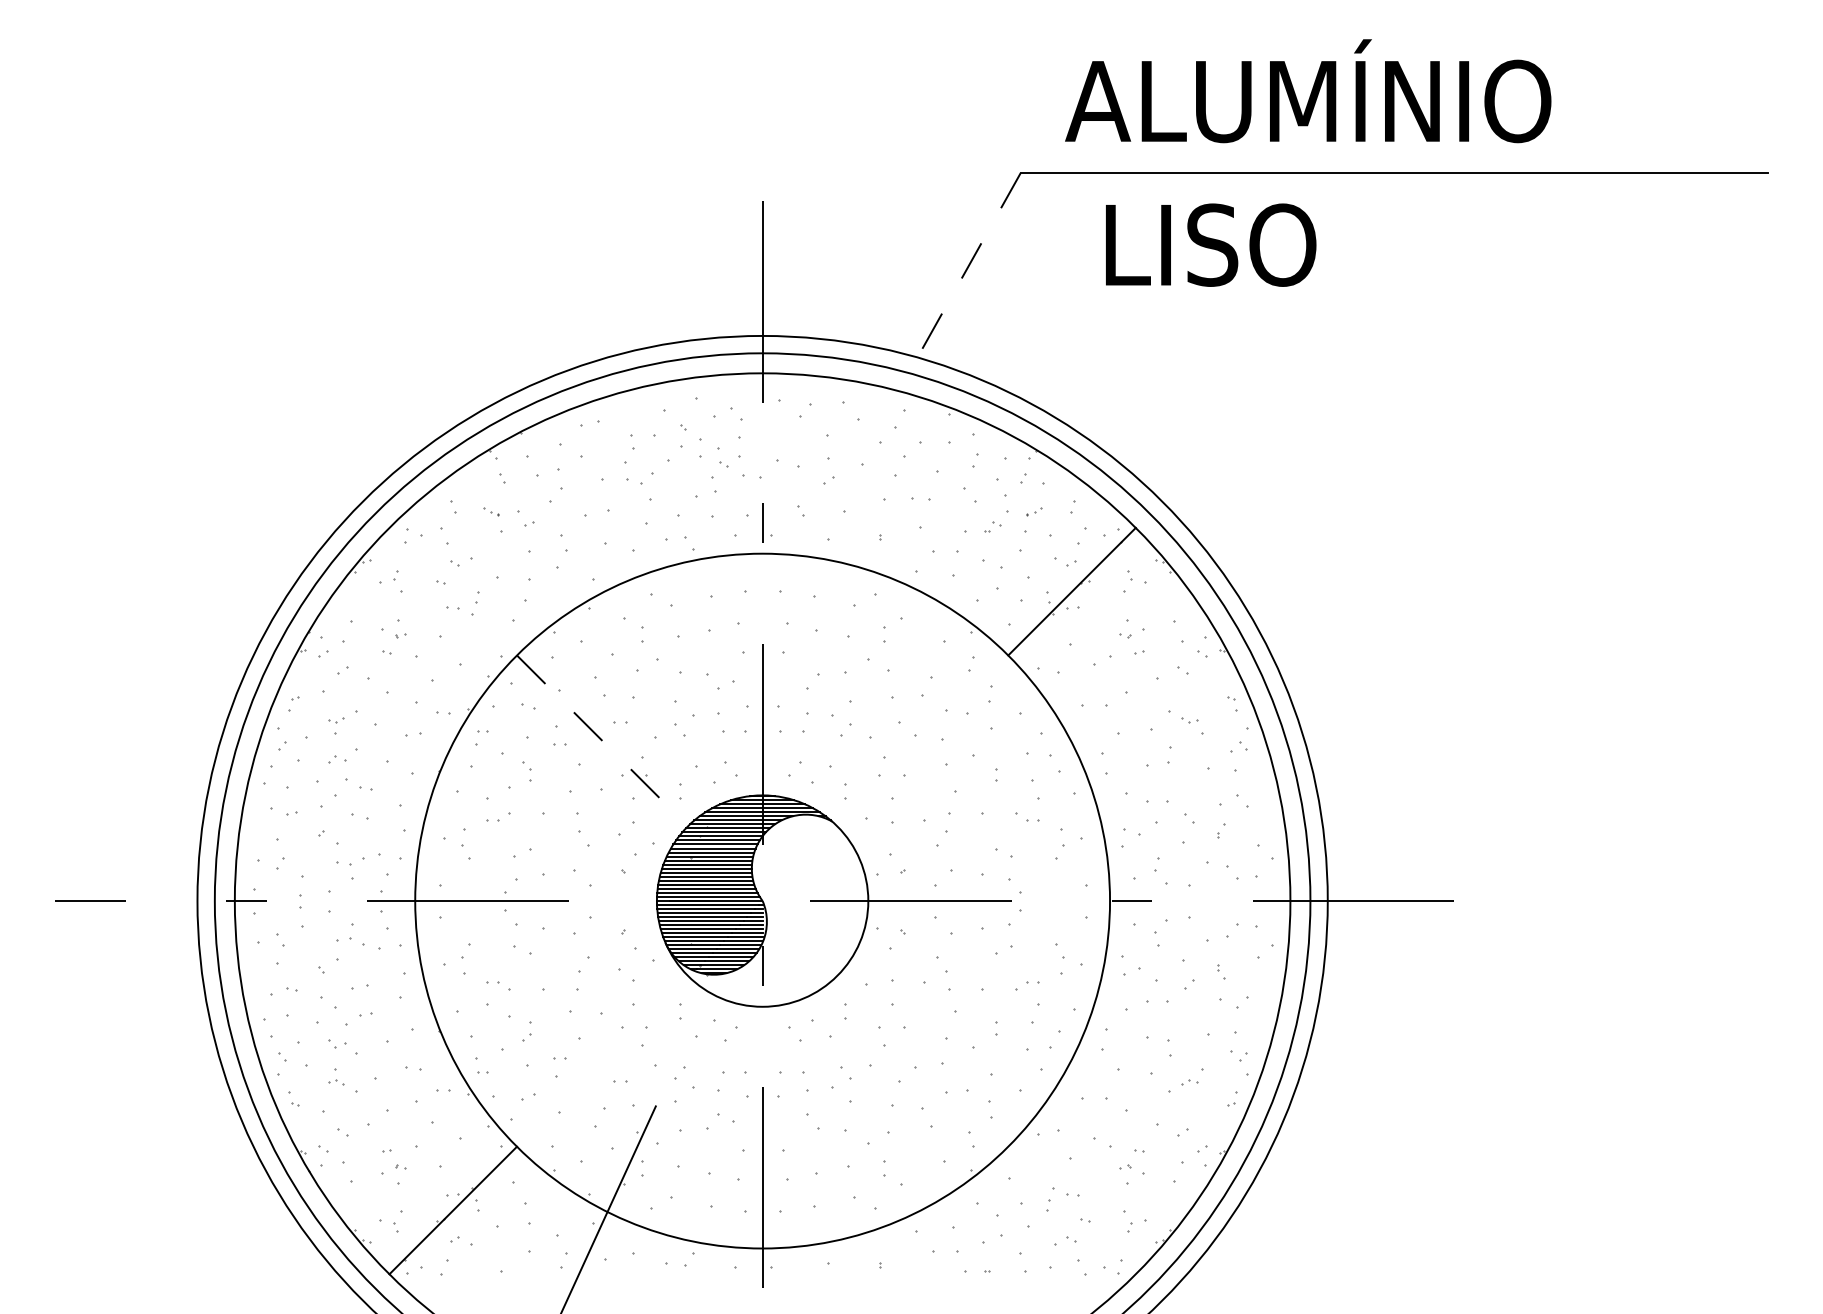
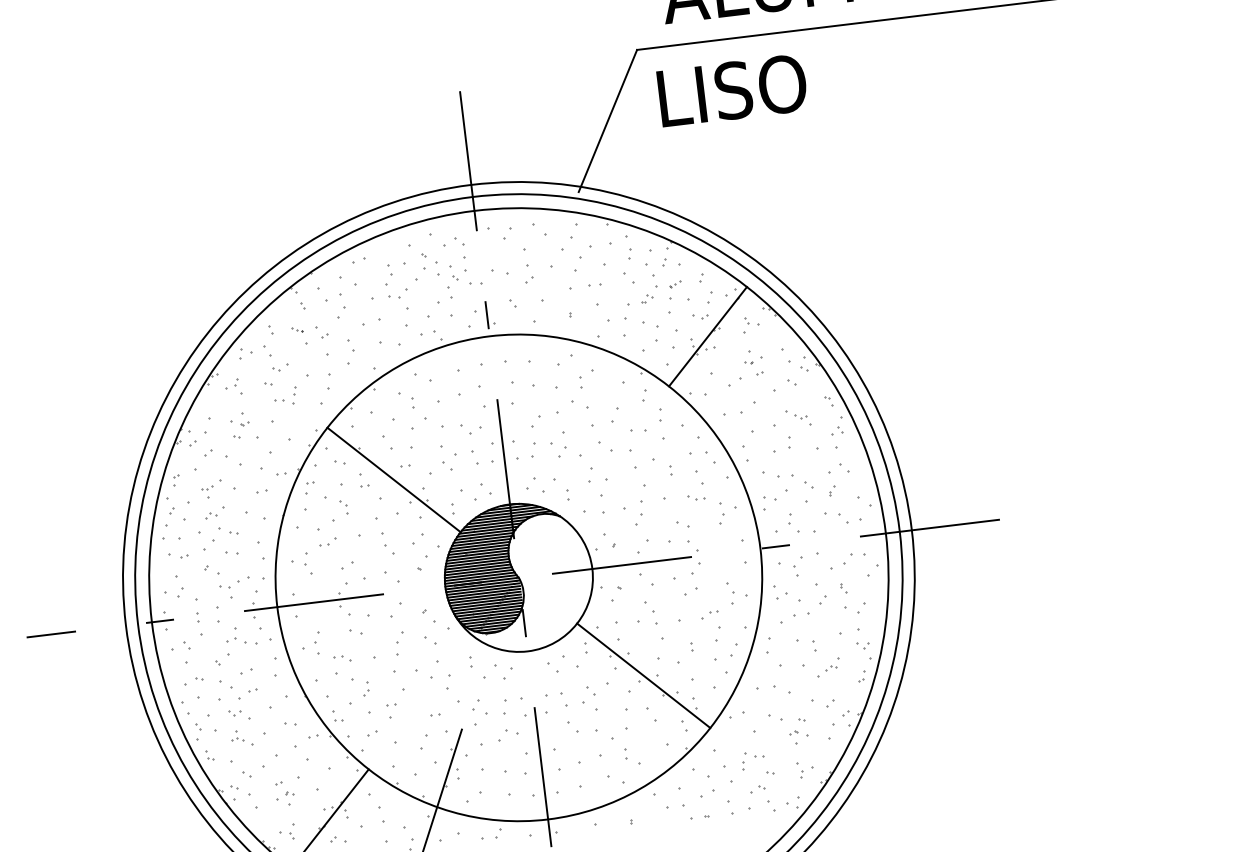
text: (1211, 244) -> (732, 90), moved
line: (967, 268) -> (608, 120), dashed -> solid
line: (602, 740) -> (394, 479), dashed -> solid
line: (922, 1060) -> (643, 675), added

